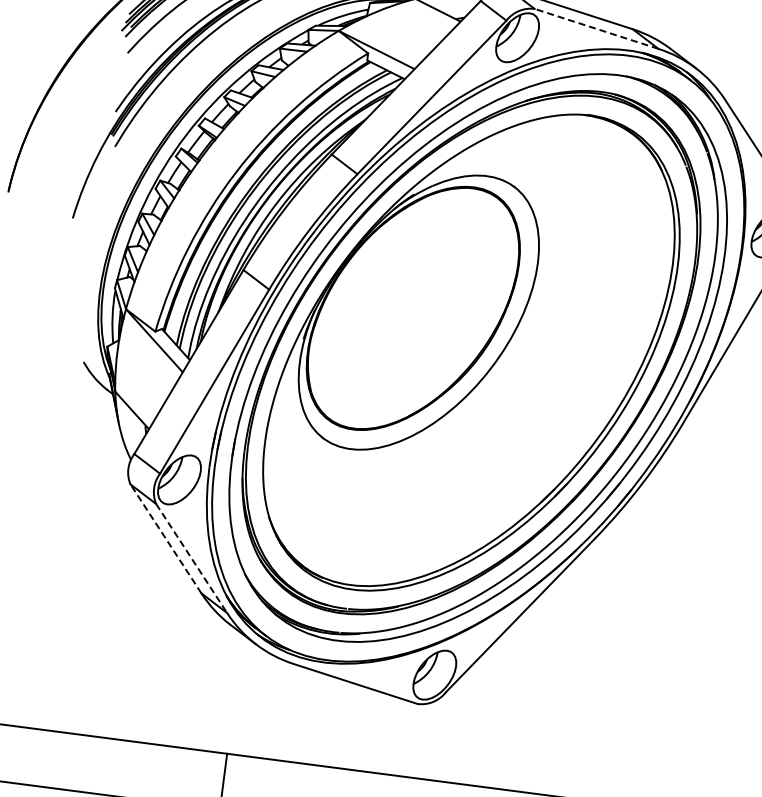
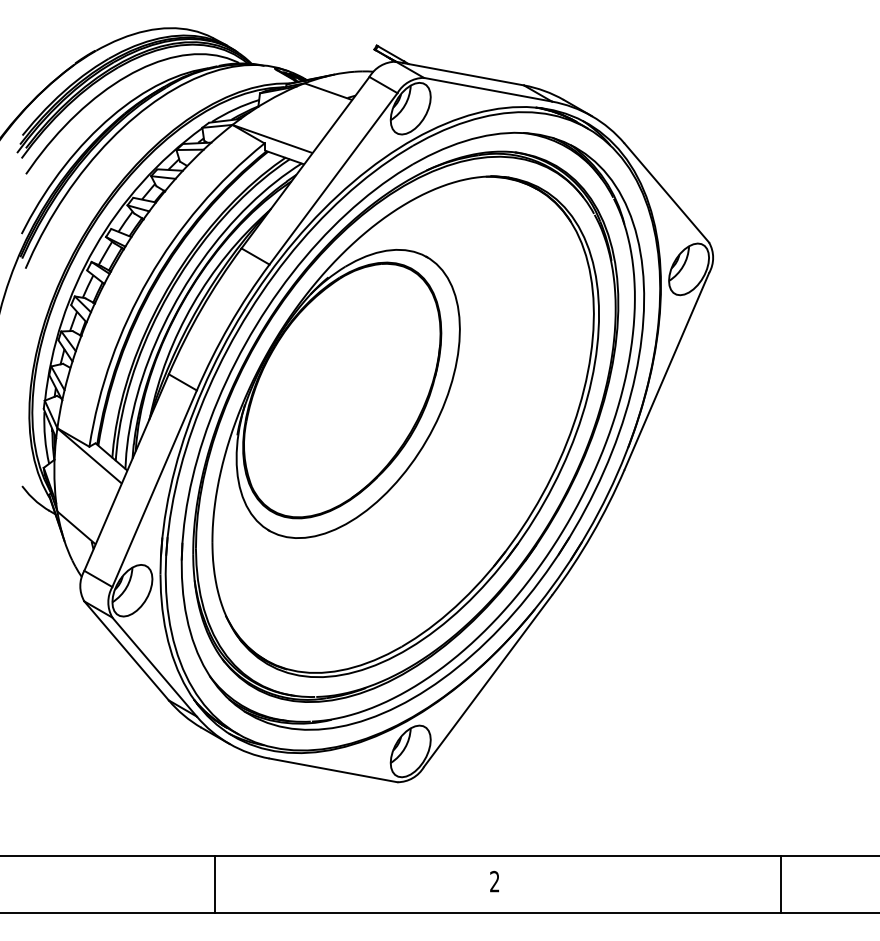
line: (596, 28) -> (487, 89), dashed -> solid
line: (165, 538) -> (126, 650), dashed -> solid
line: (191, 558) -> (154, 667), dashed -> solid

